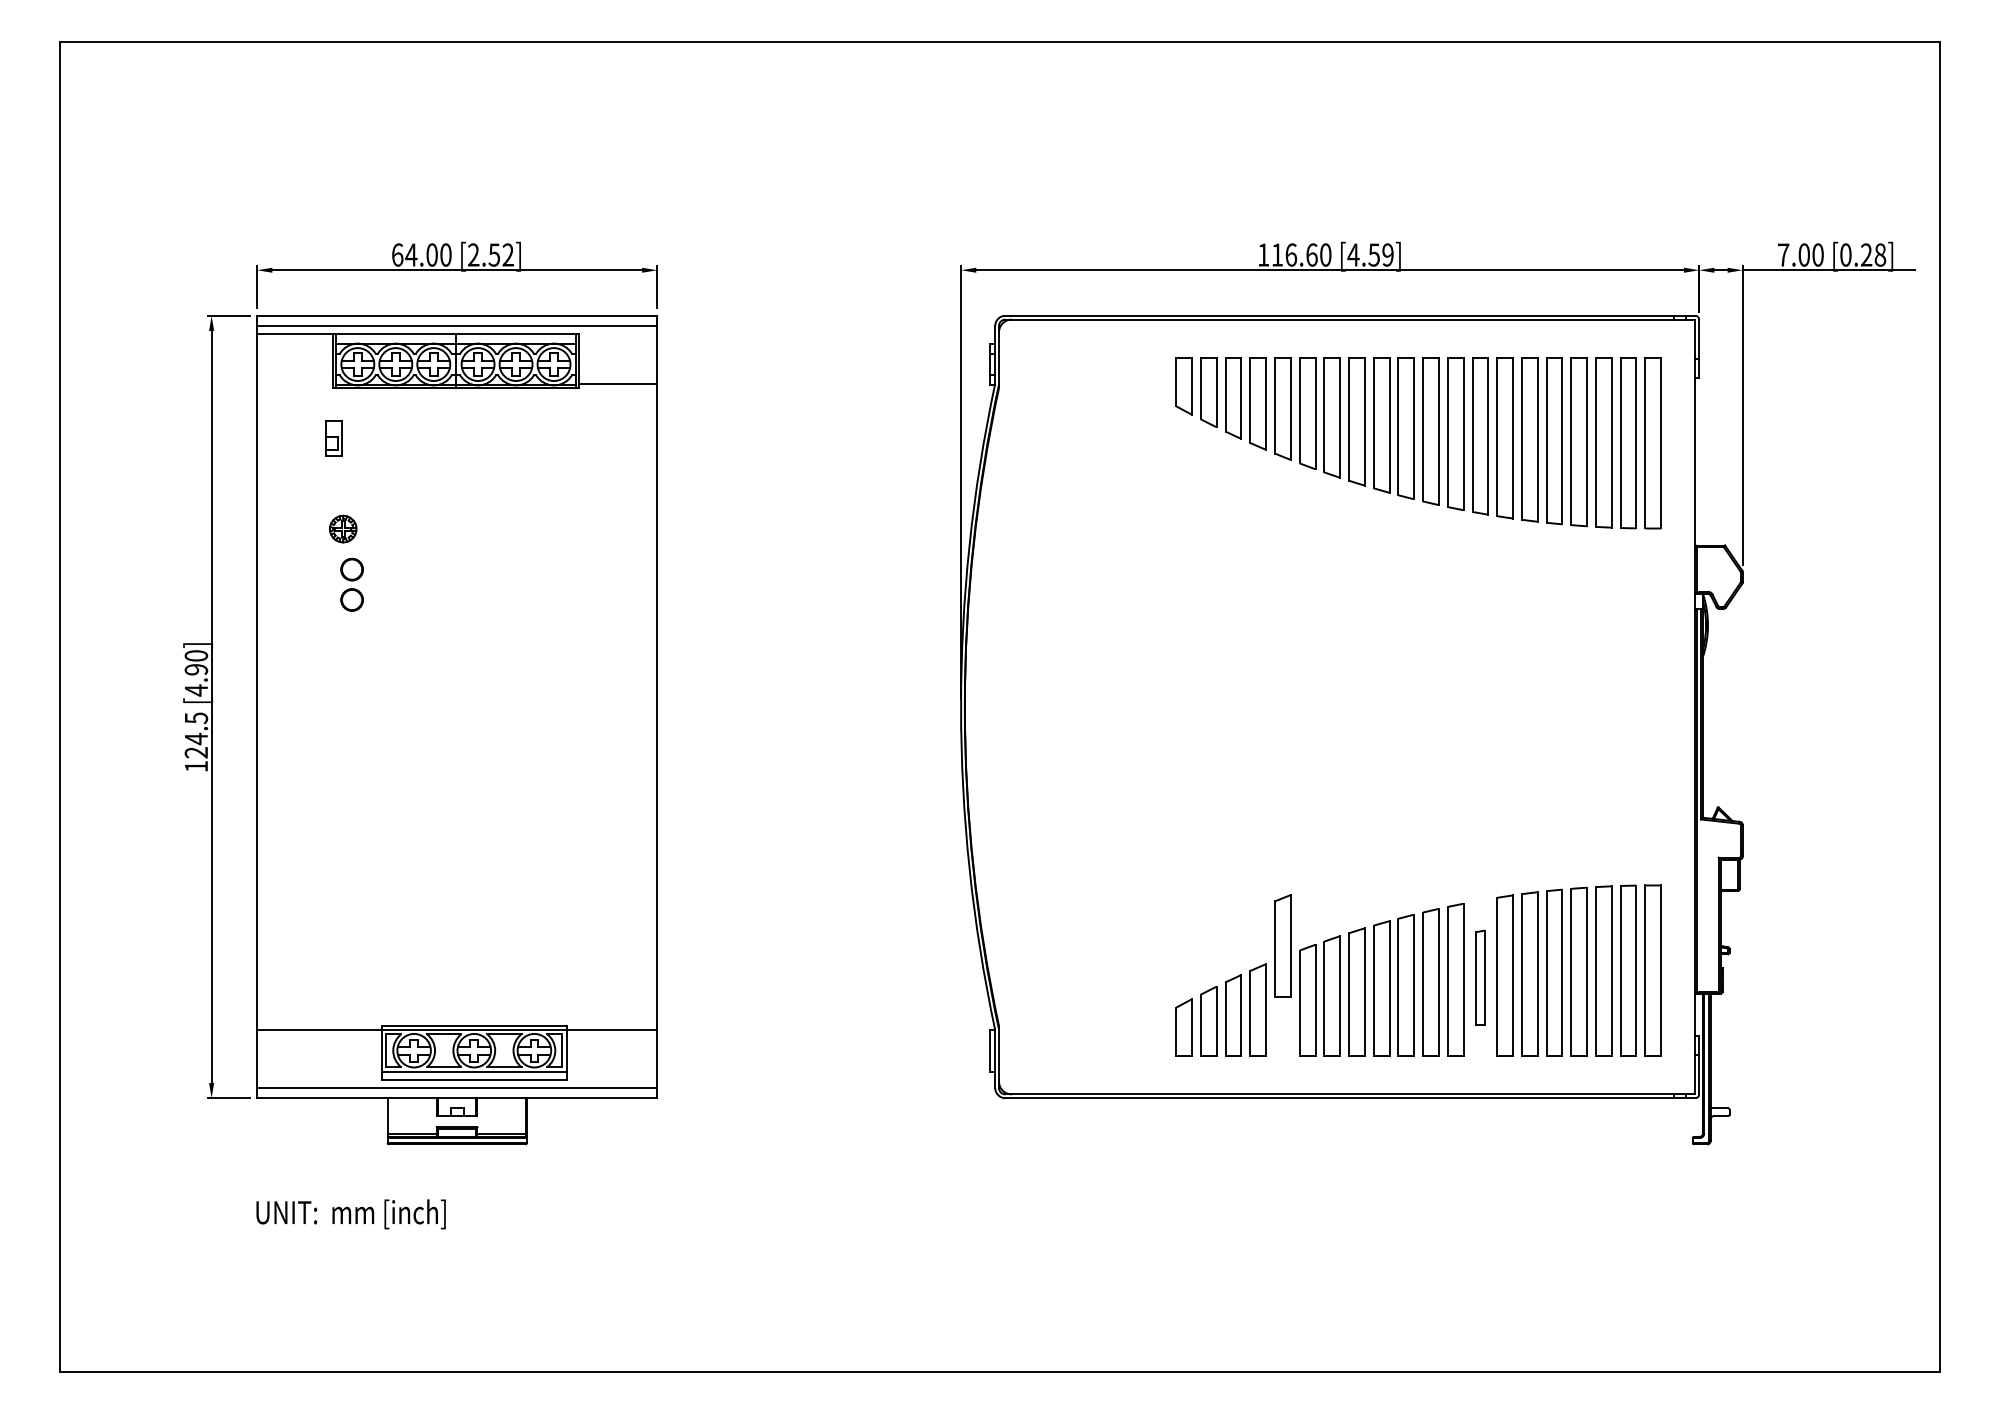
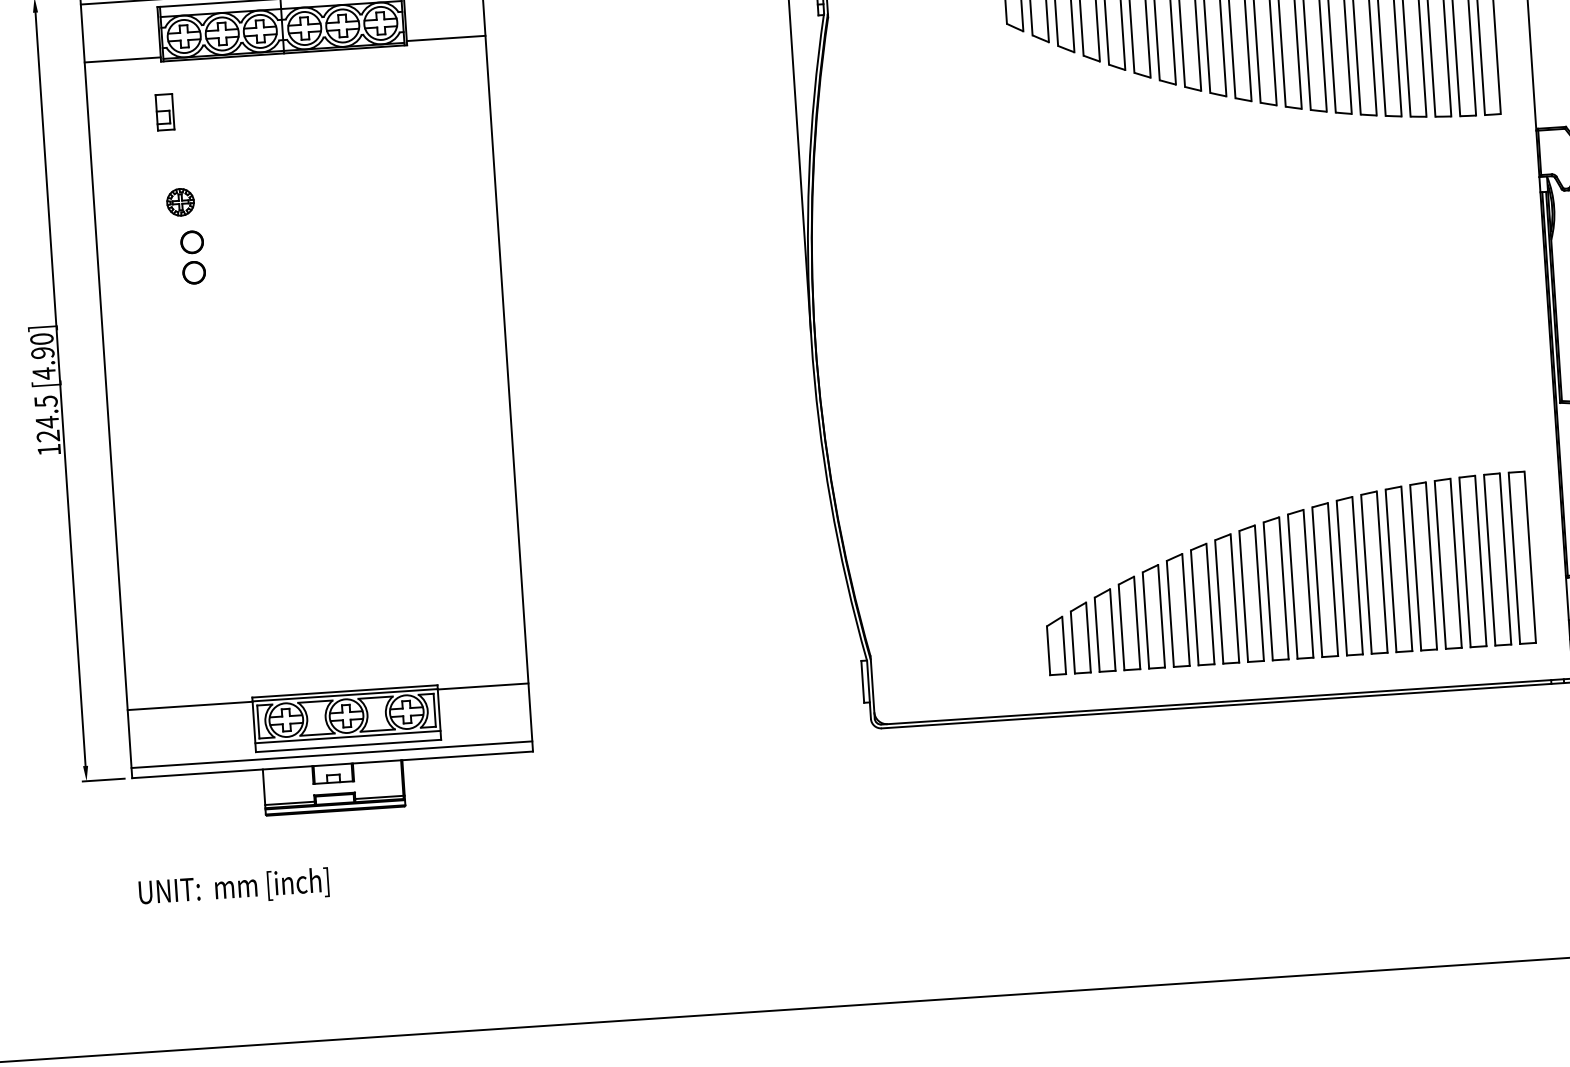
line: (295, 333) -> (123, 59), moved
part: (1282, 945) -> (1153, 616), moved
part: (1480, 977) -> (1349, 575), size x1.67

